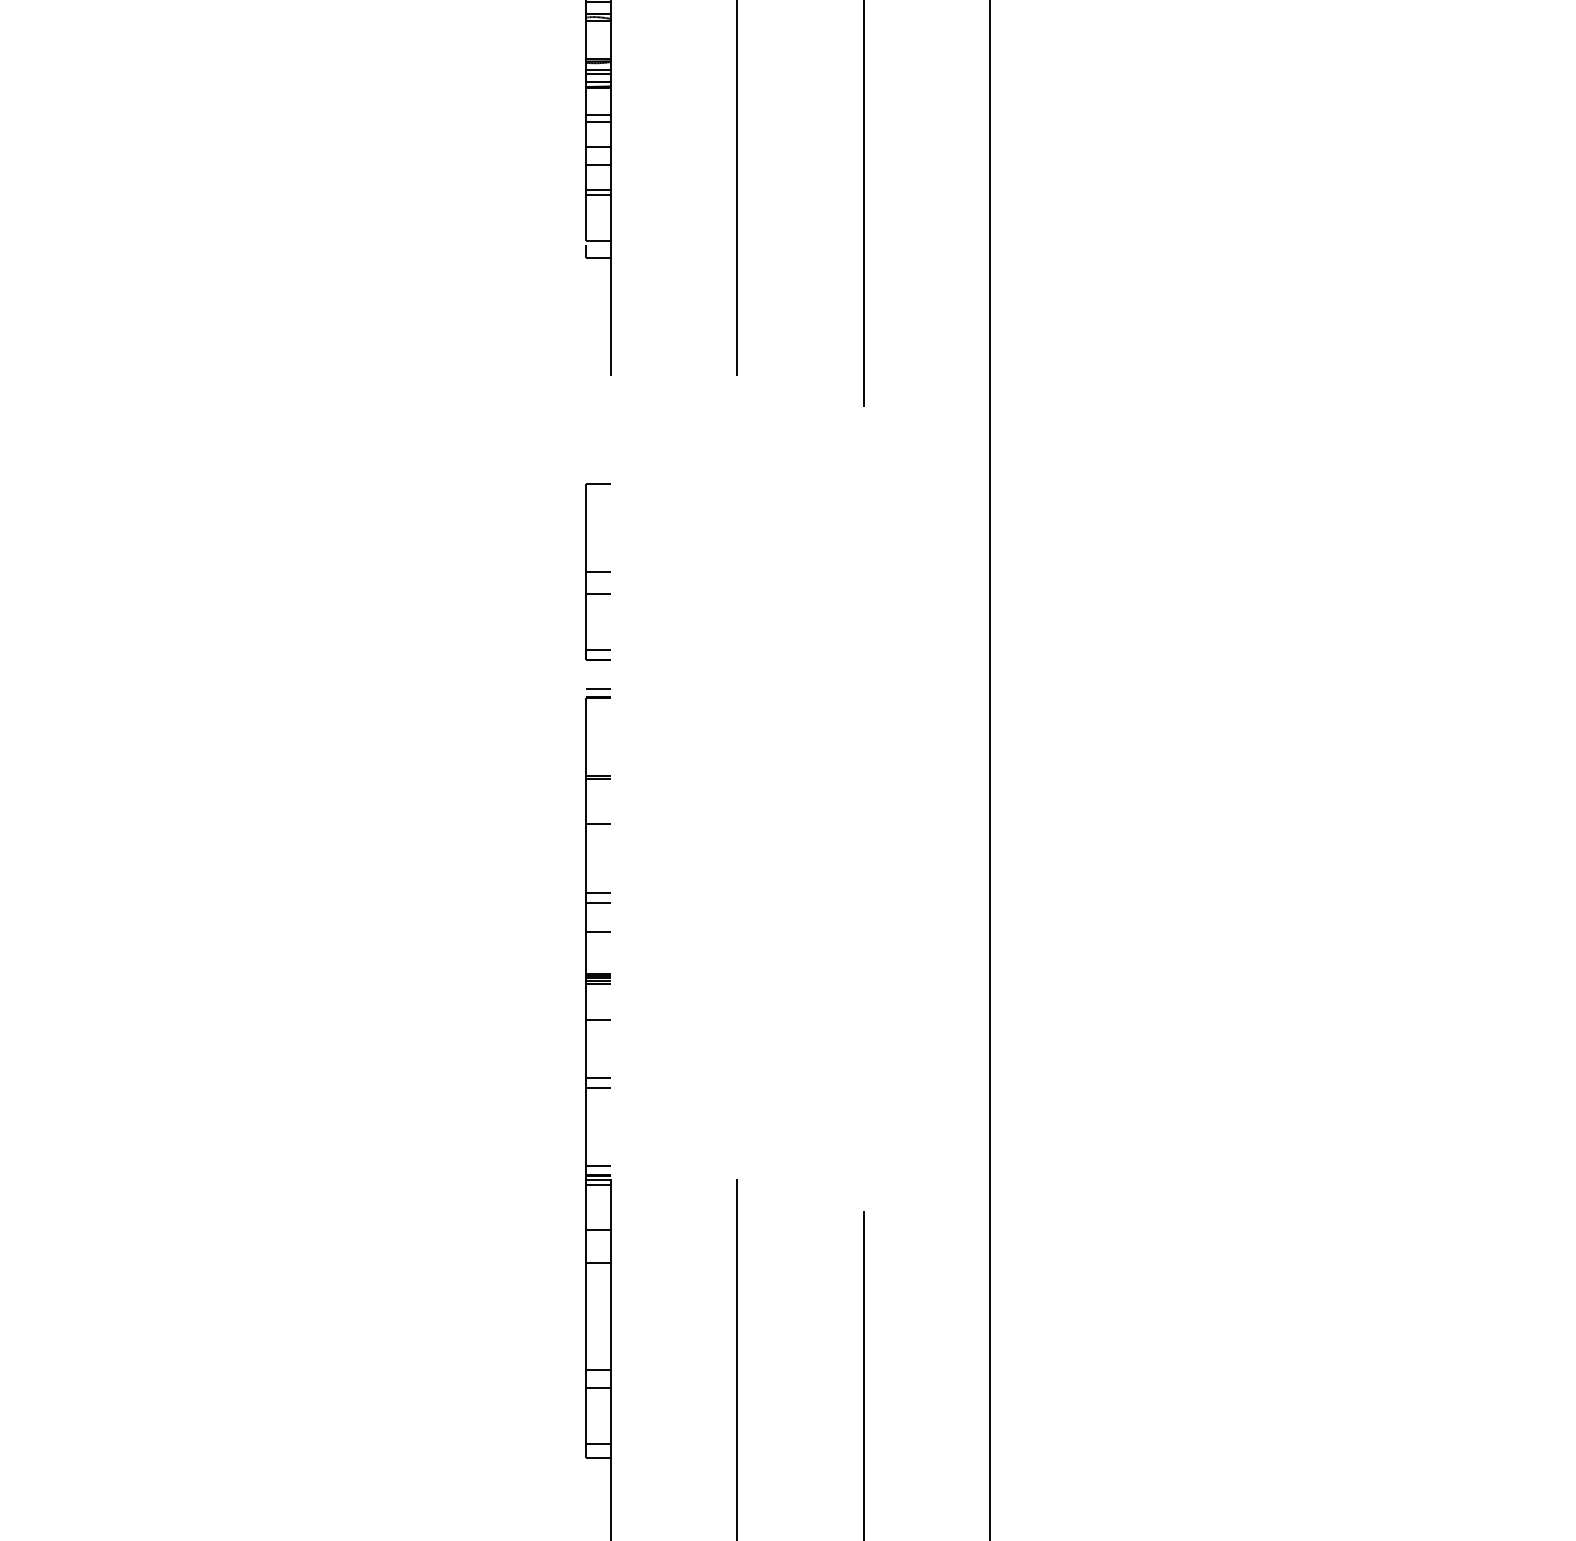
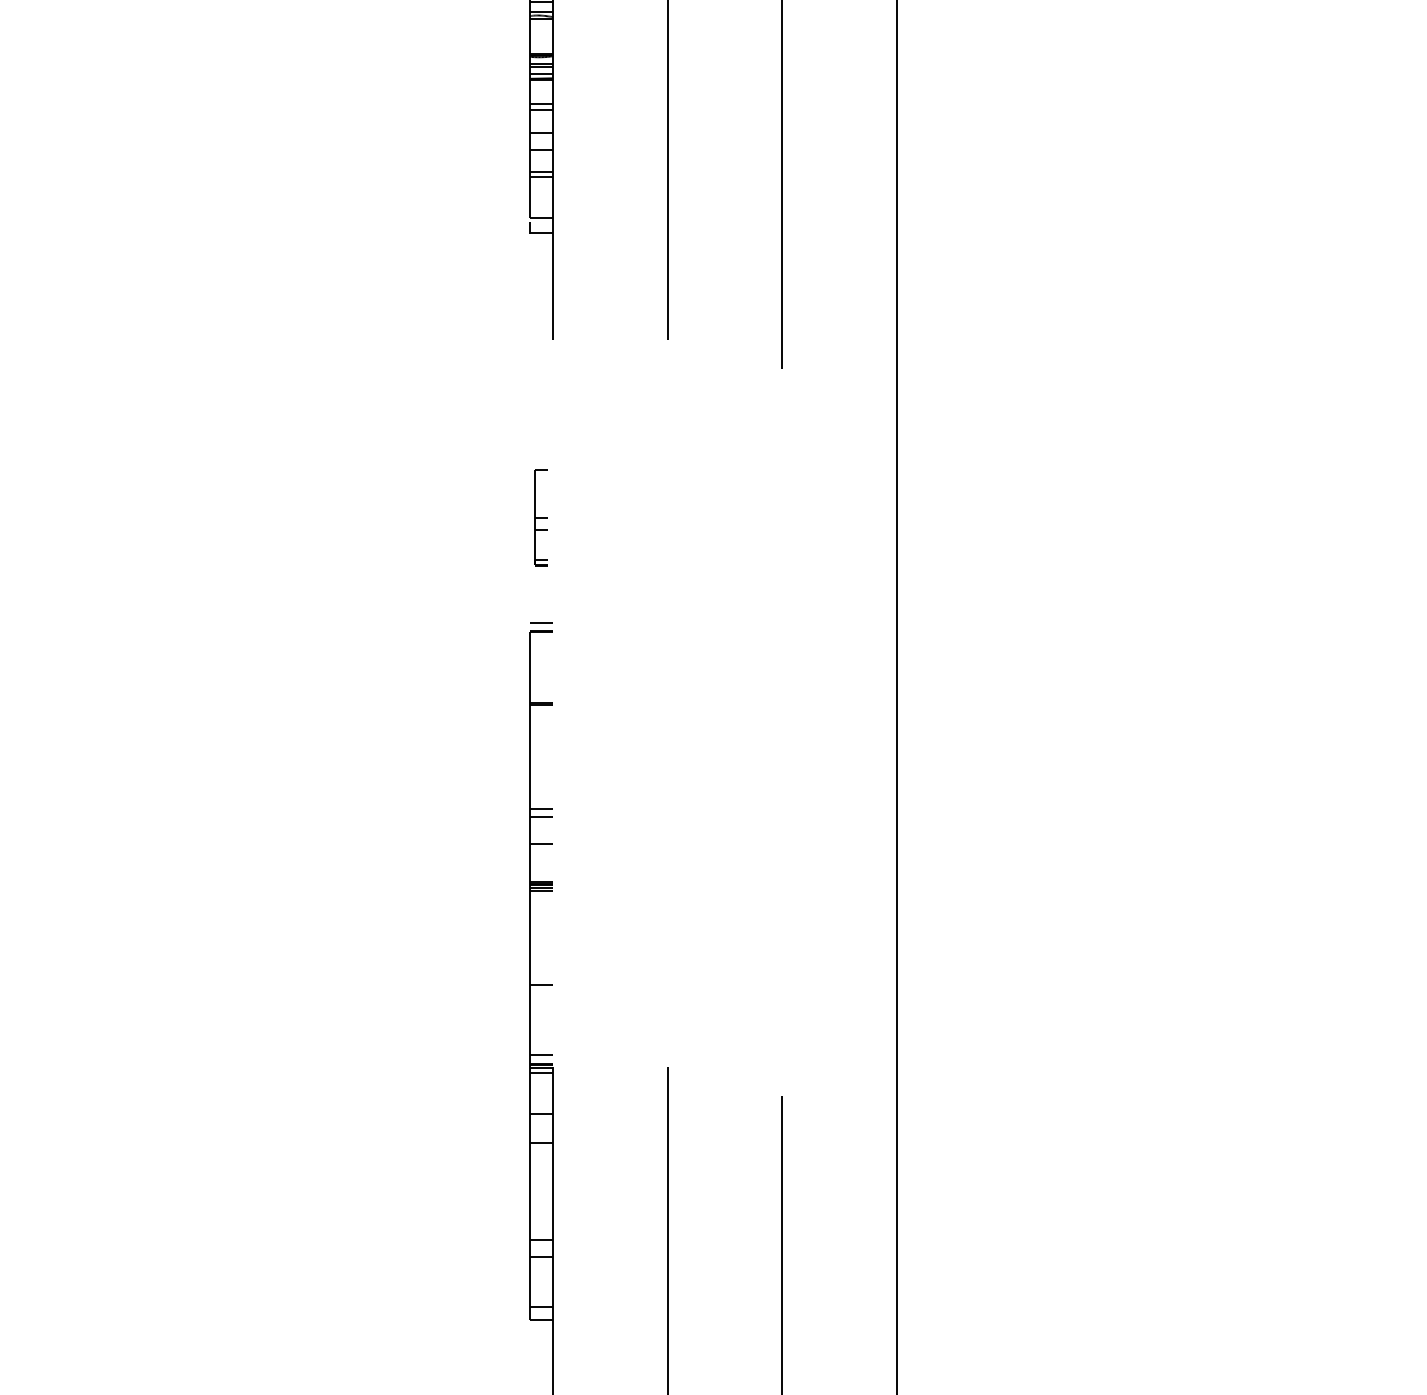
part: (597, 571) -> (541, 517), size x0.6
line: (597, 824) -> (541, 746), removed
line: (597, 1019) -> (541, 922), removed
line: (597, 1078) -> (541, 976), removed

